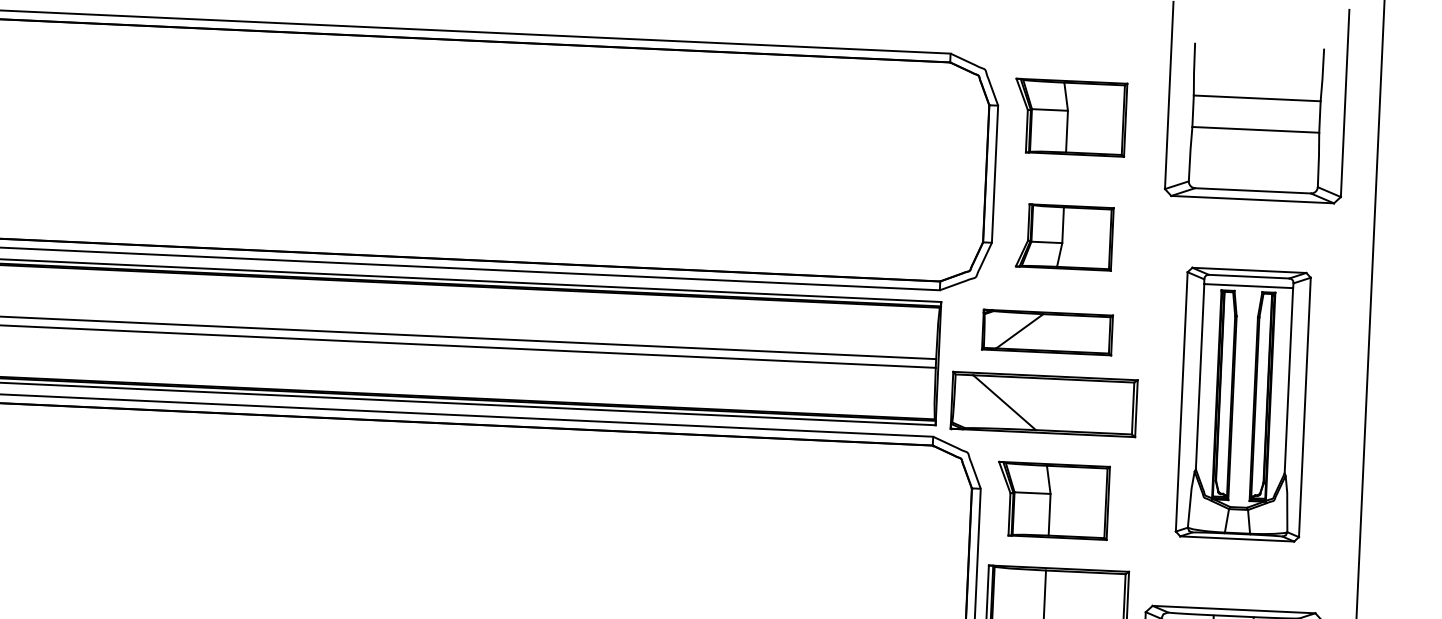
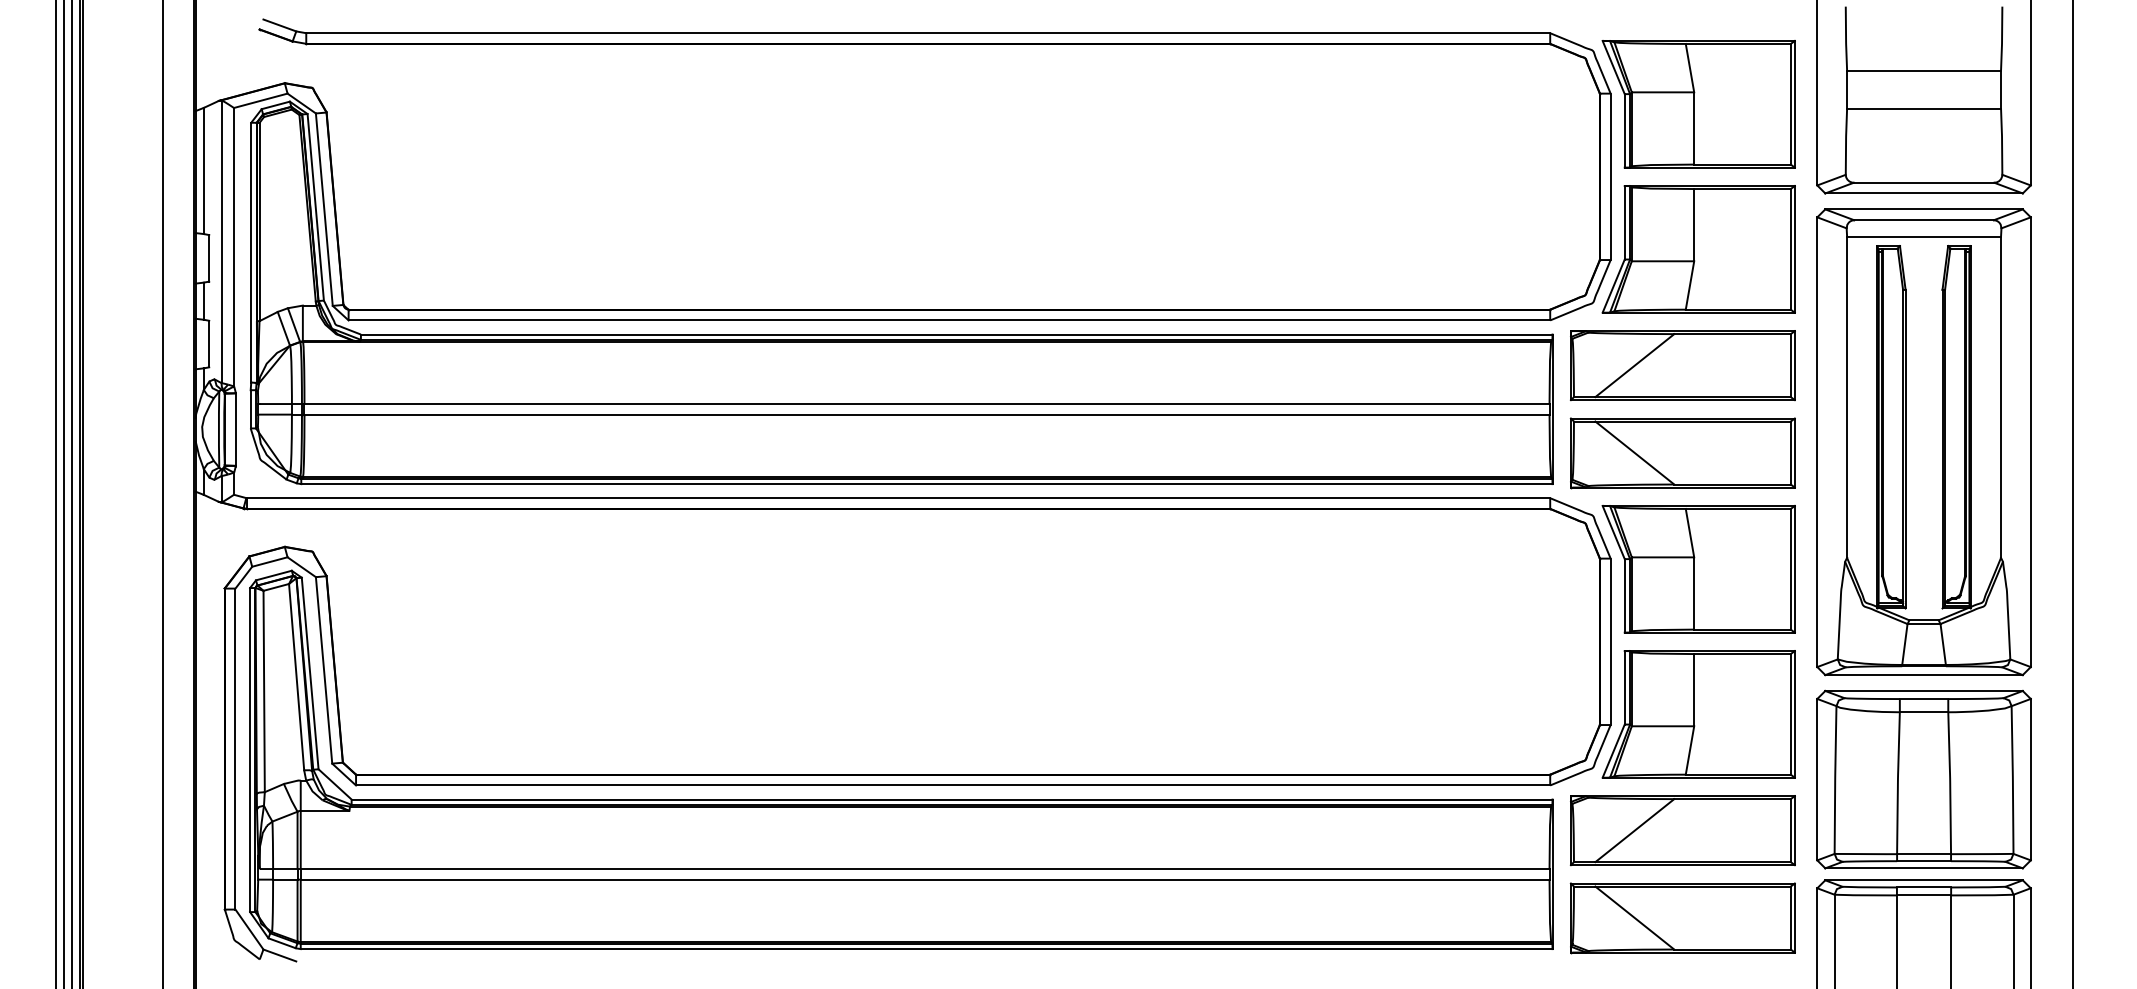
part: (1070, 117) -> (1698, 104), size x1.43
part: (1064, 237) -> (1698, 249), size x1.67
part: (1047, 332) -> (1682, 365), size x1.43
part: (1242, 404) -> (1923, 442), size x1.43
part: (1052, 501) -> (1698, 569), size x1.43

